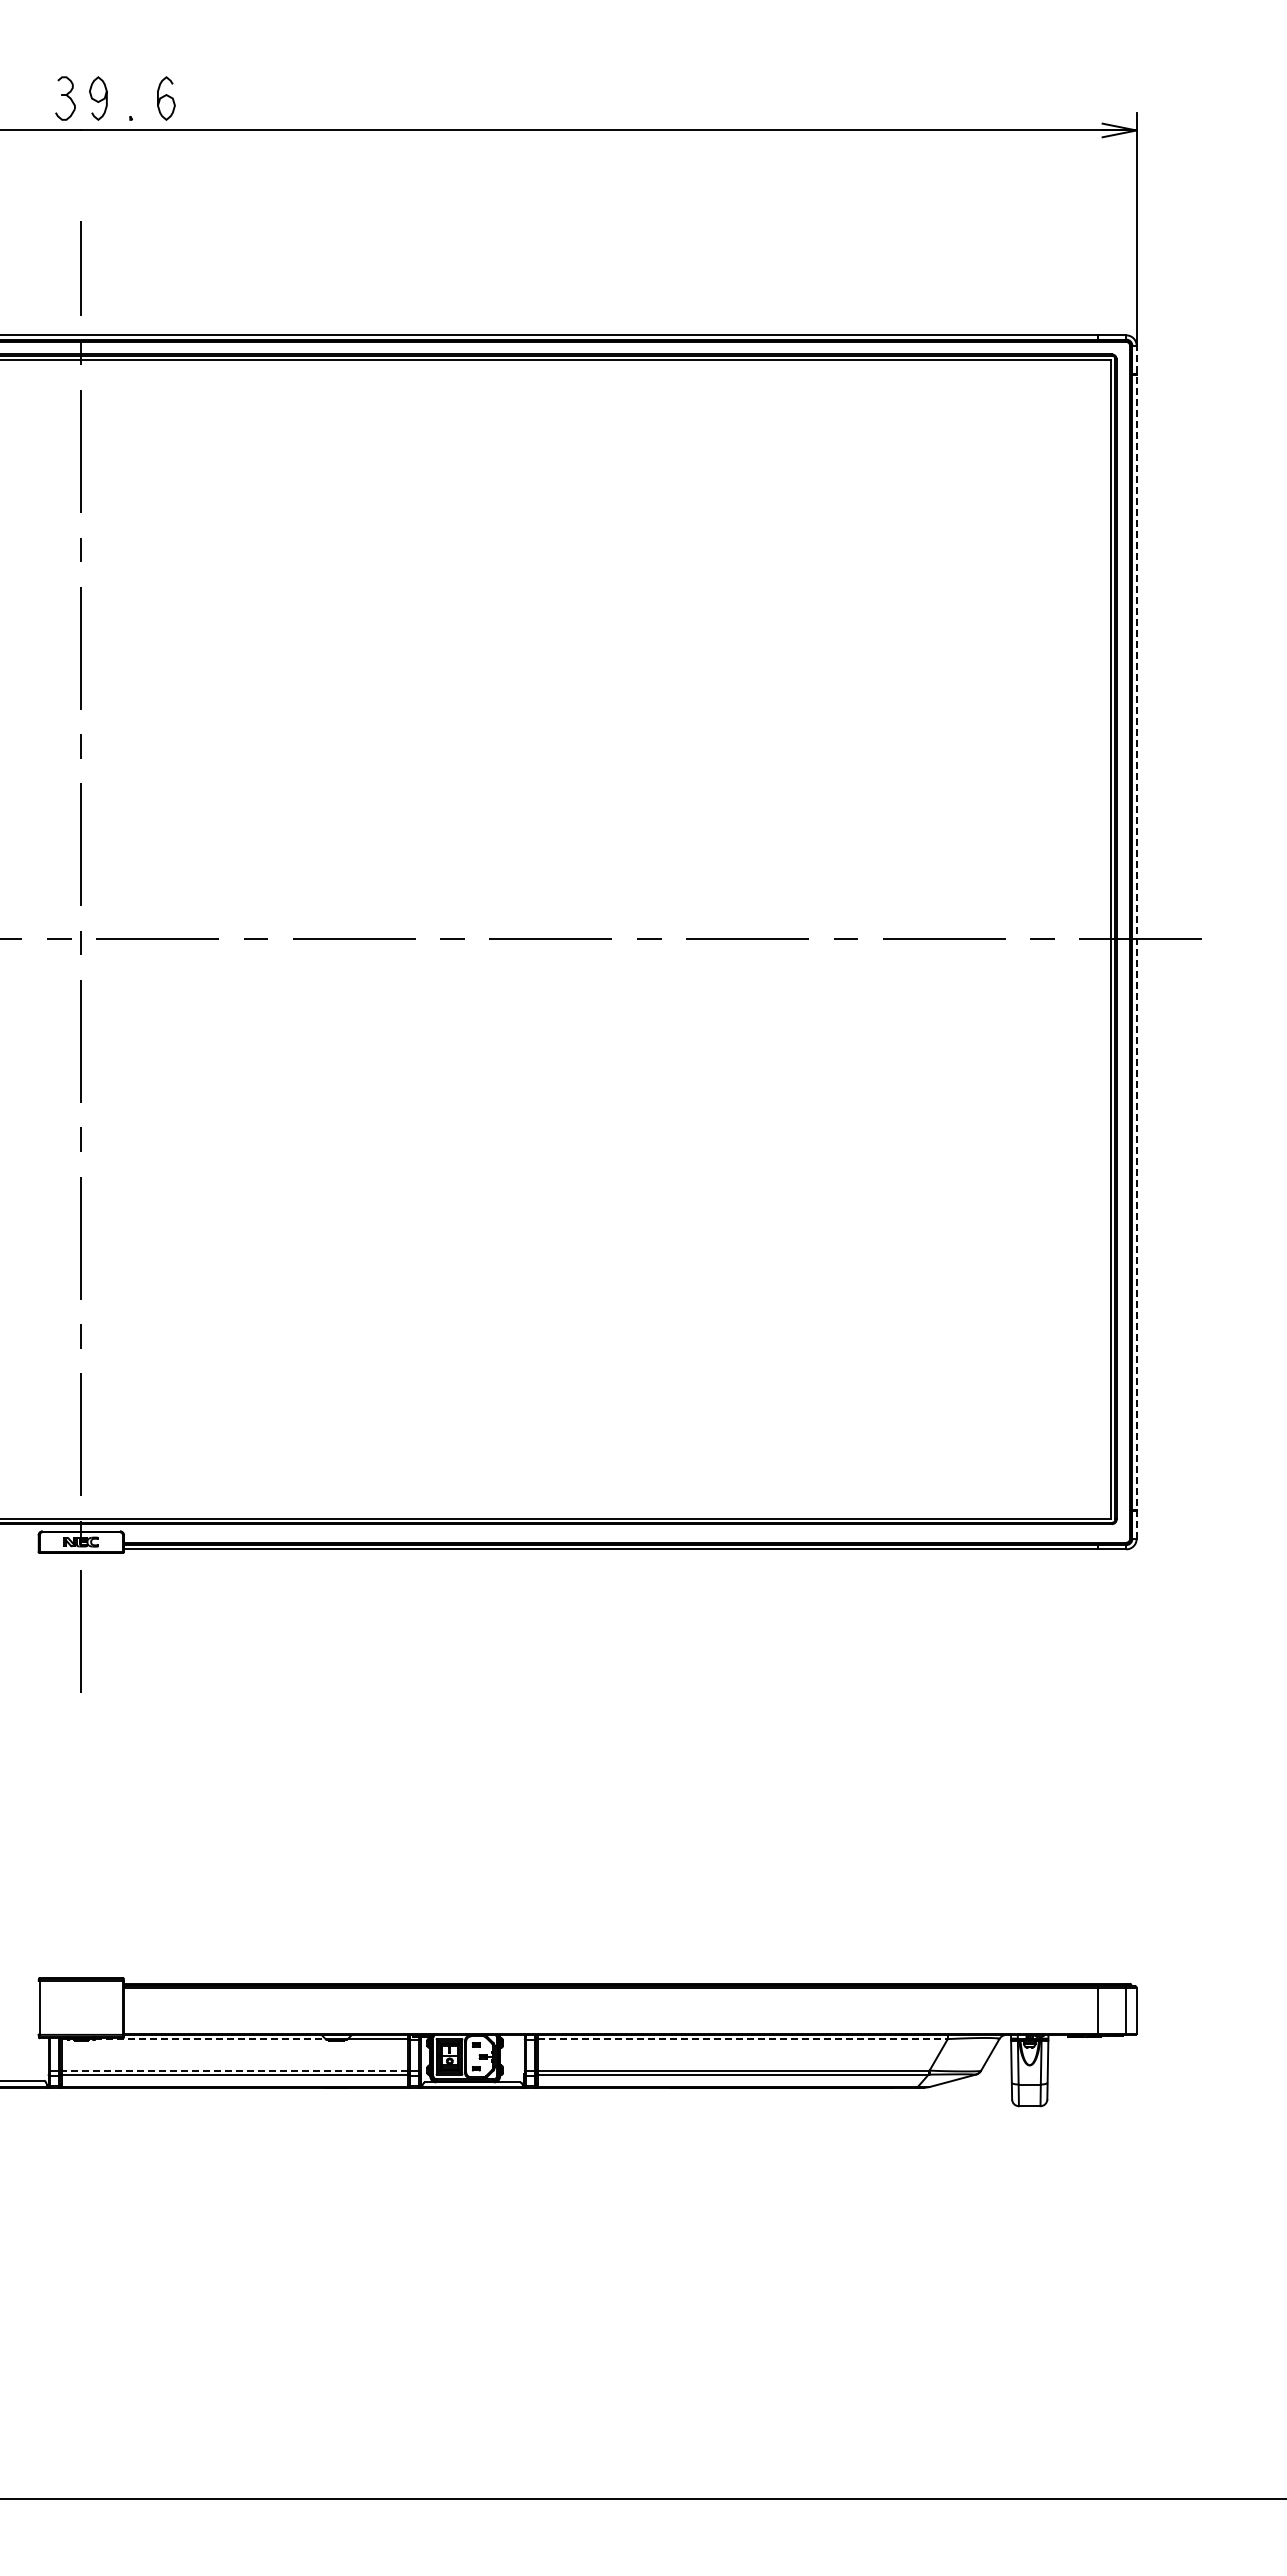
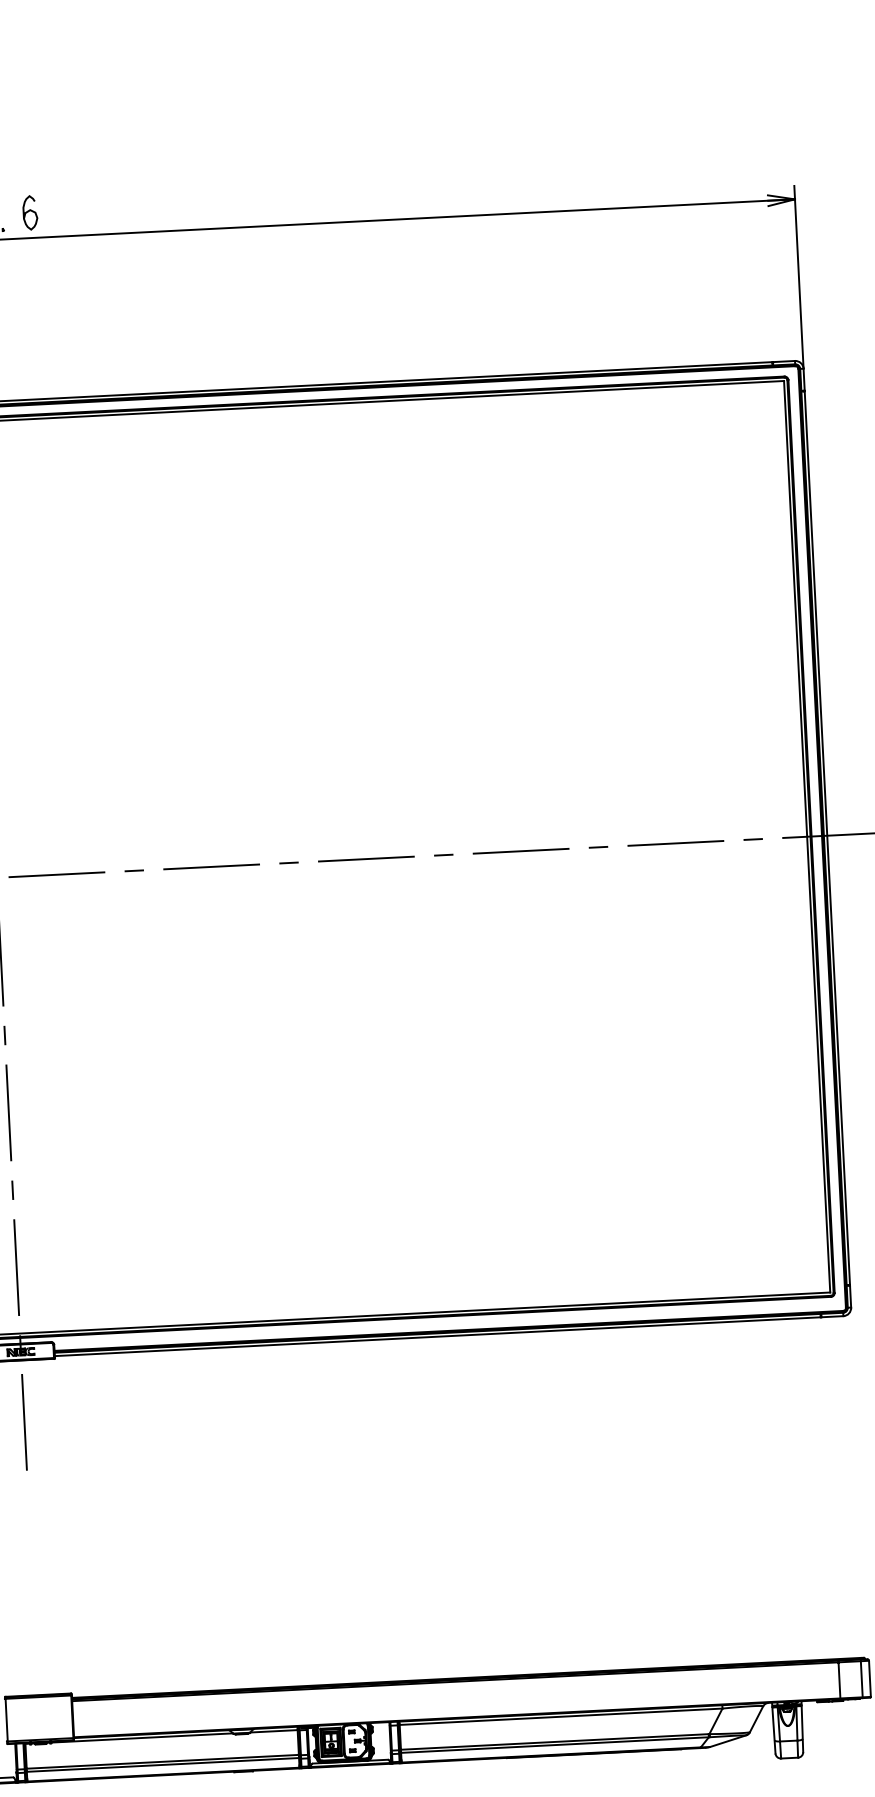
line: (1136, 942) -> (827, 838), dashed -> solid
line: (210, 2039) -> (142, 1738), dashed -> solid
line: (743, 2039) -> (561, 1717), dashed -> solid
line: (234, 2070) -> (162, 1761), dashed -> solid

